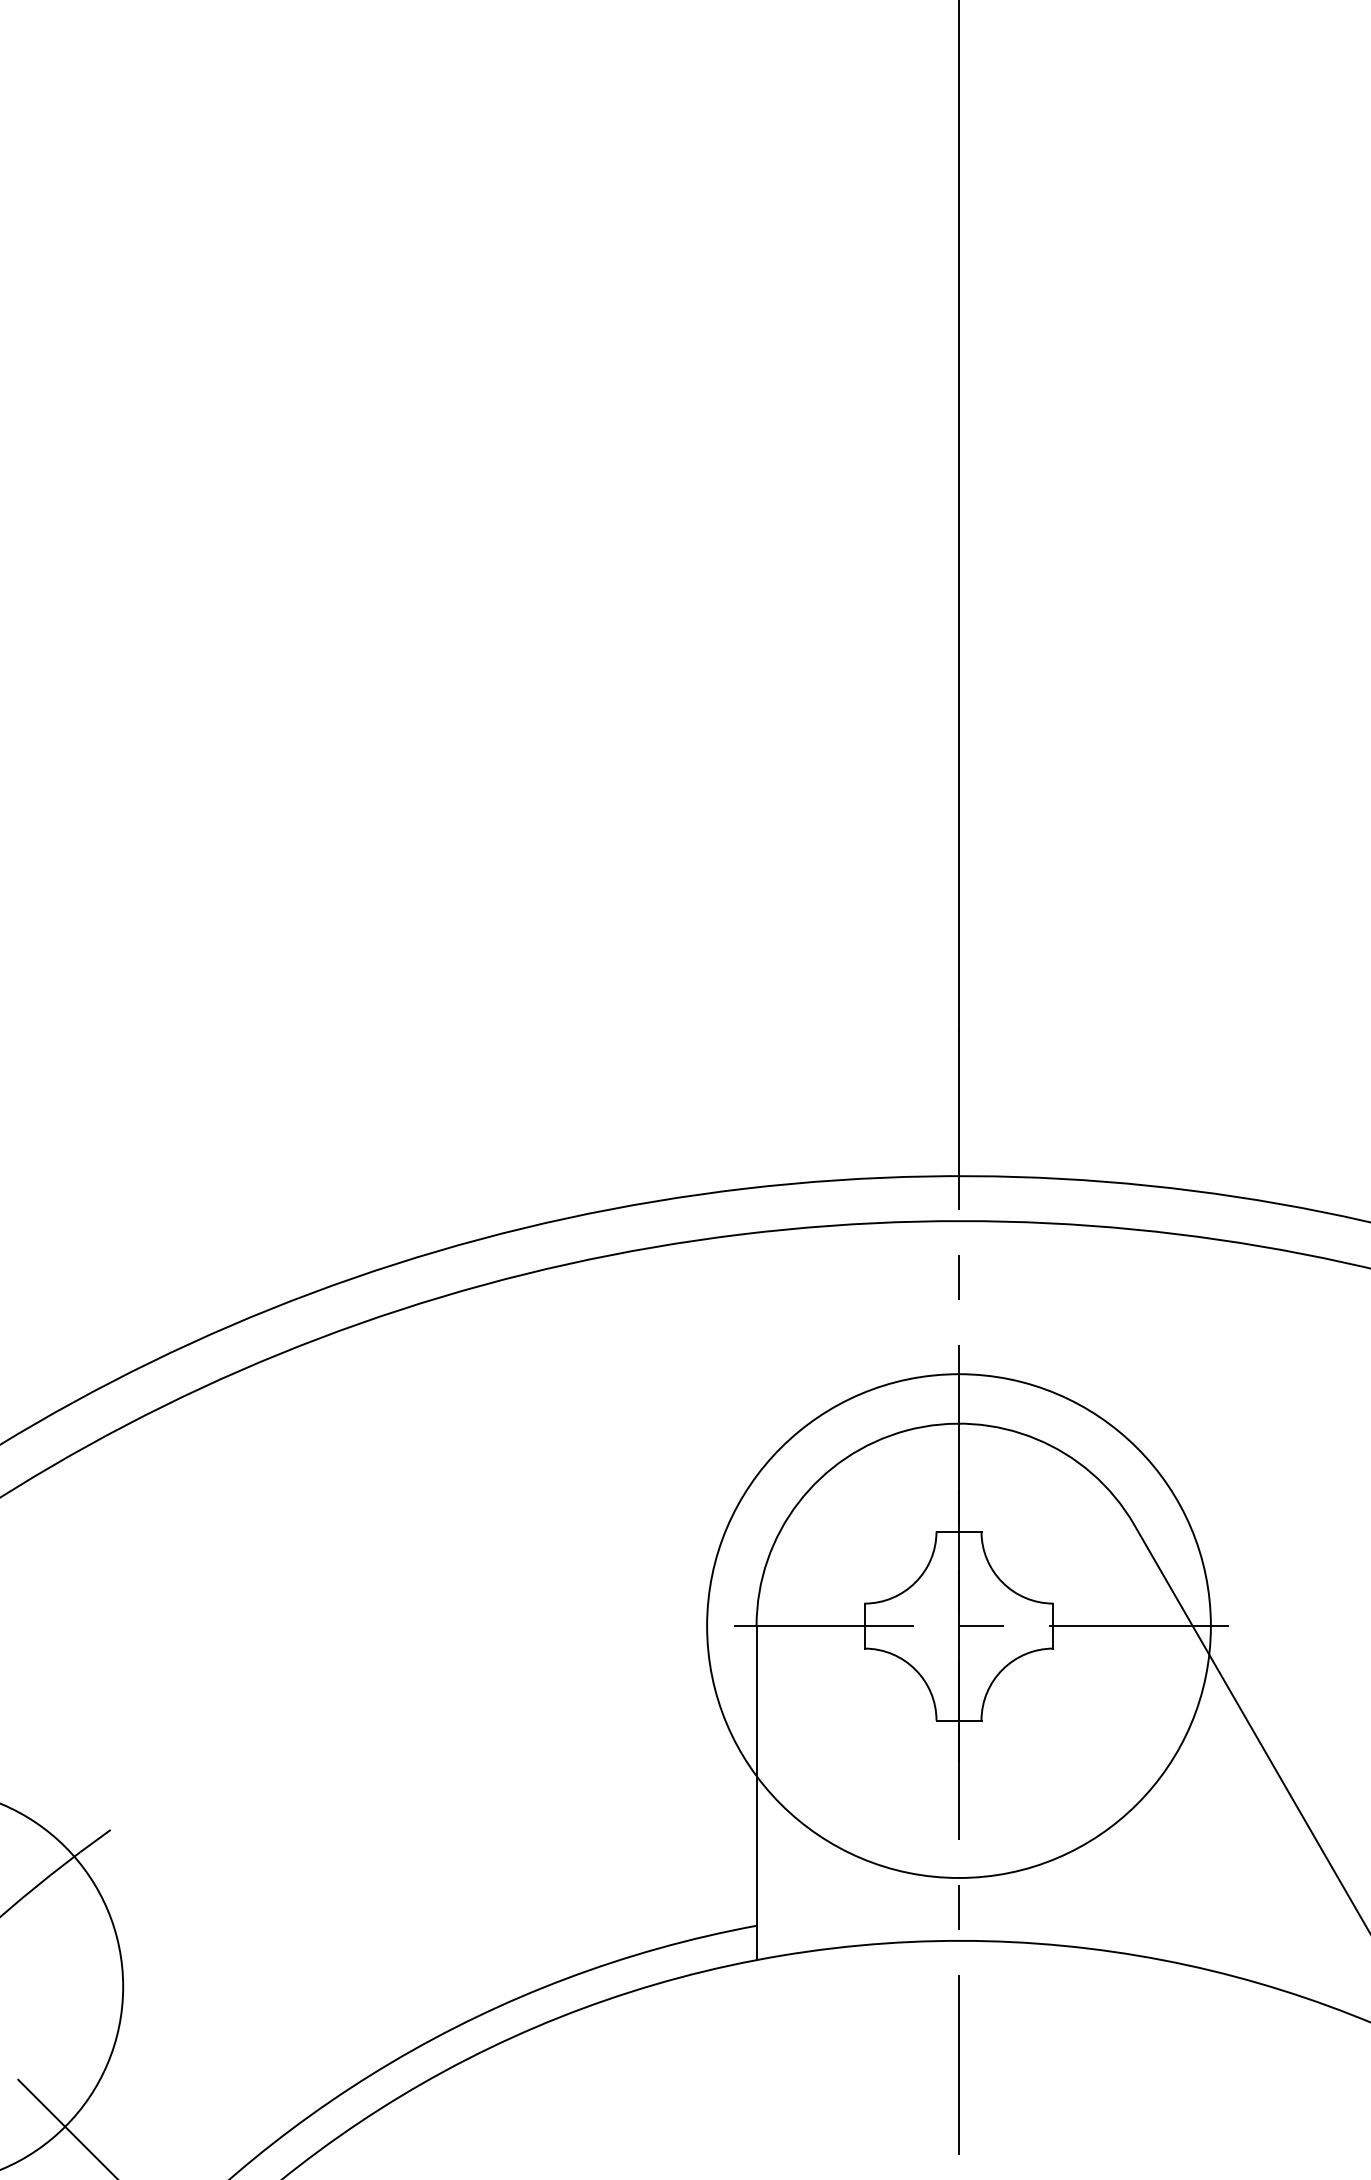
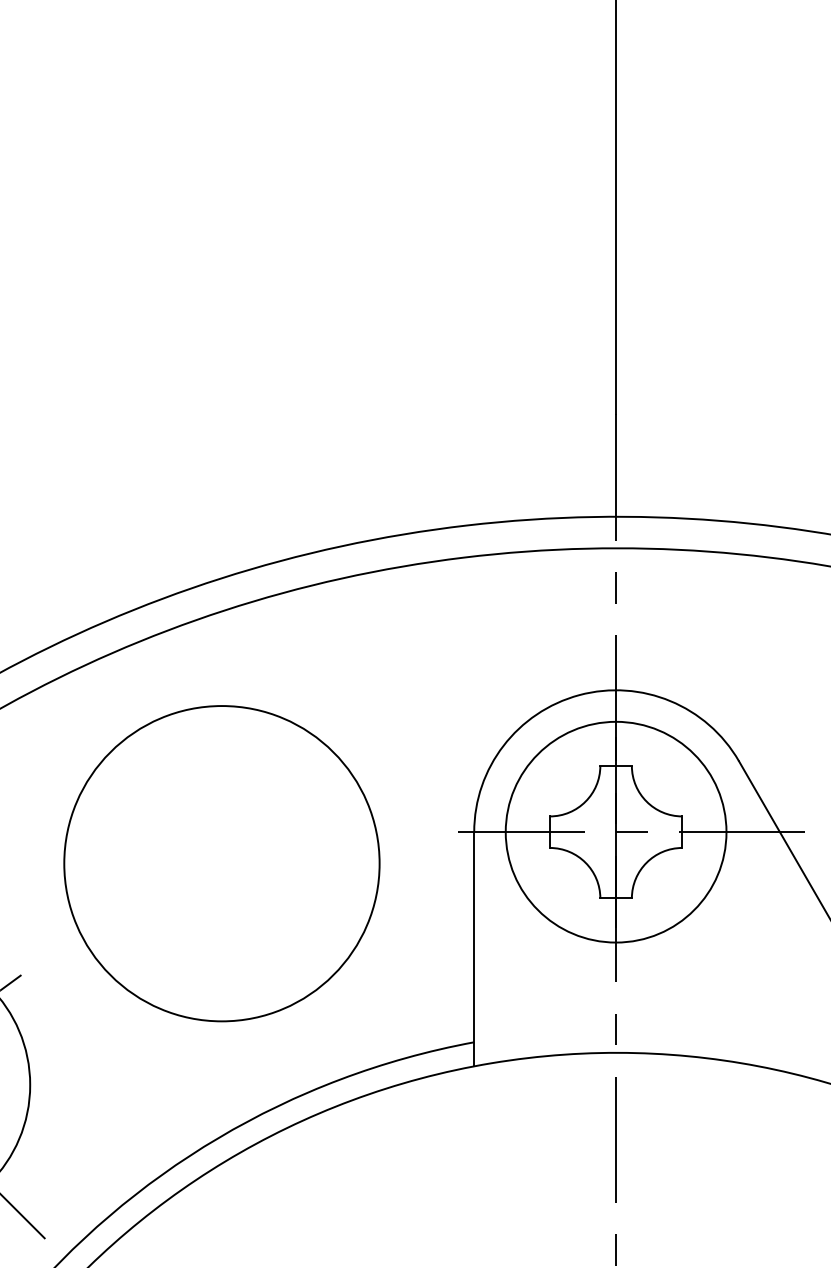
circle: (958, 1625) -> (615, 831), size x0.62
circle: (396, 1670) -> (221, 863), added

